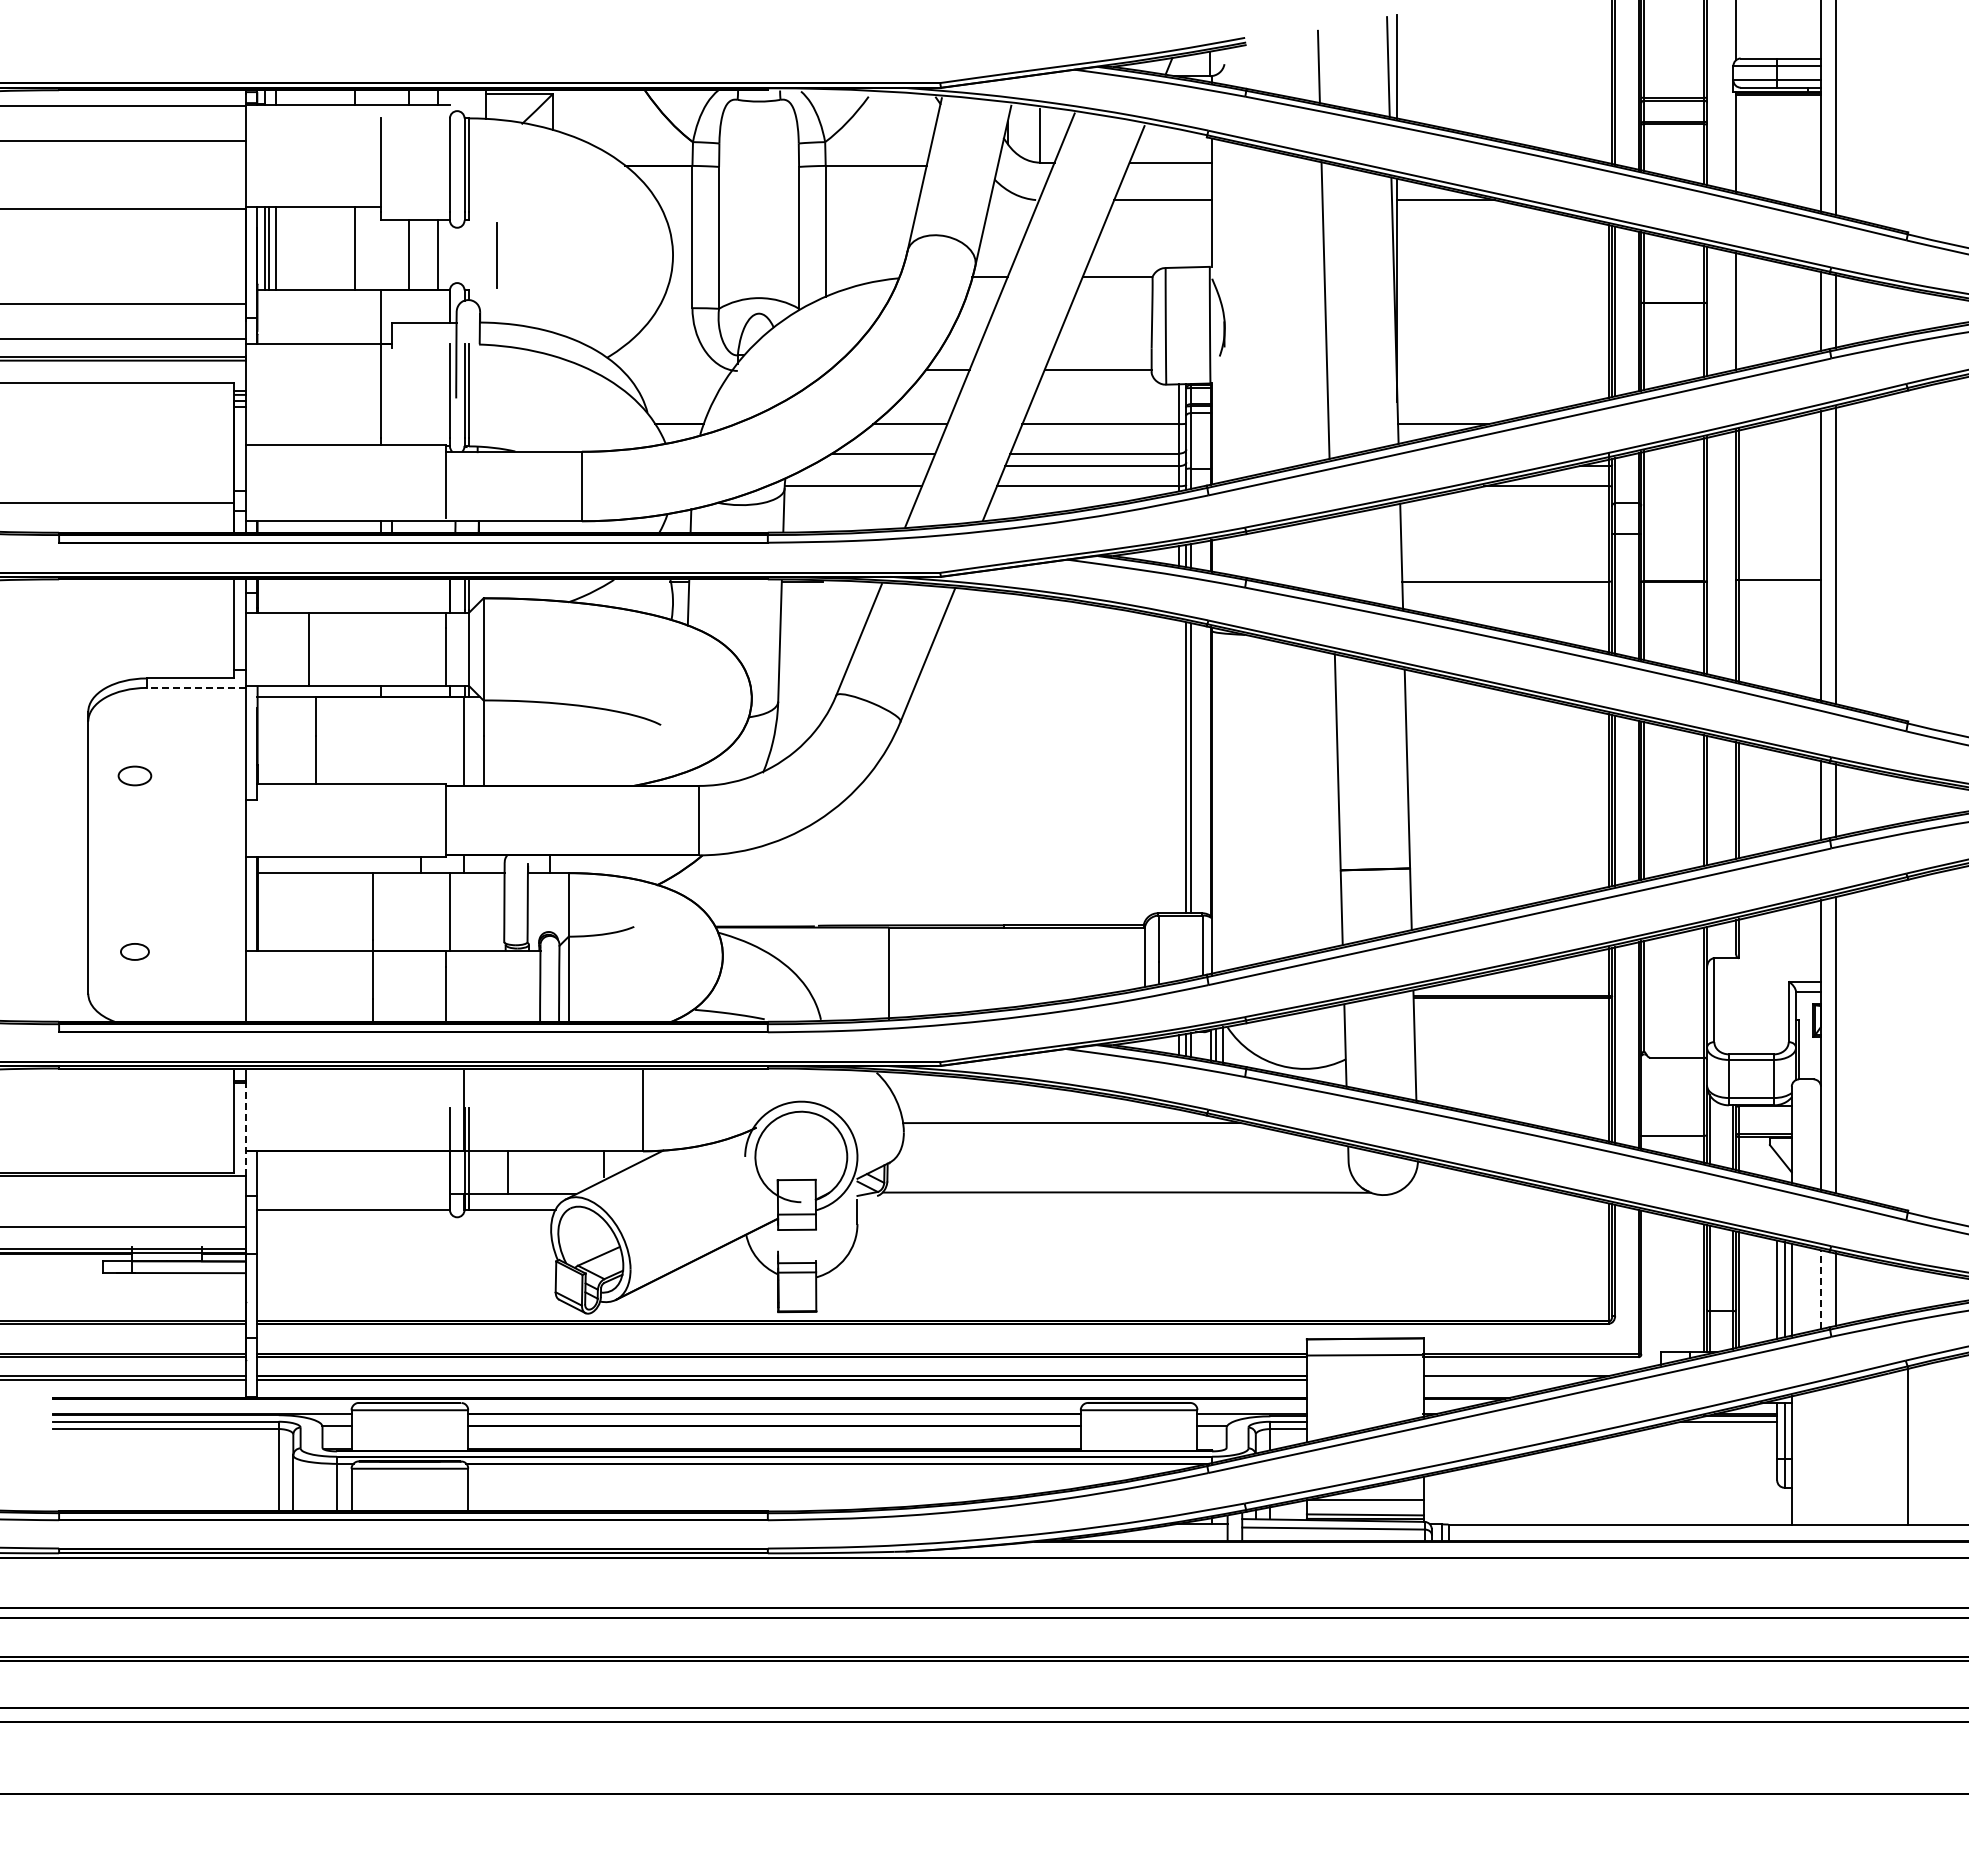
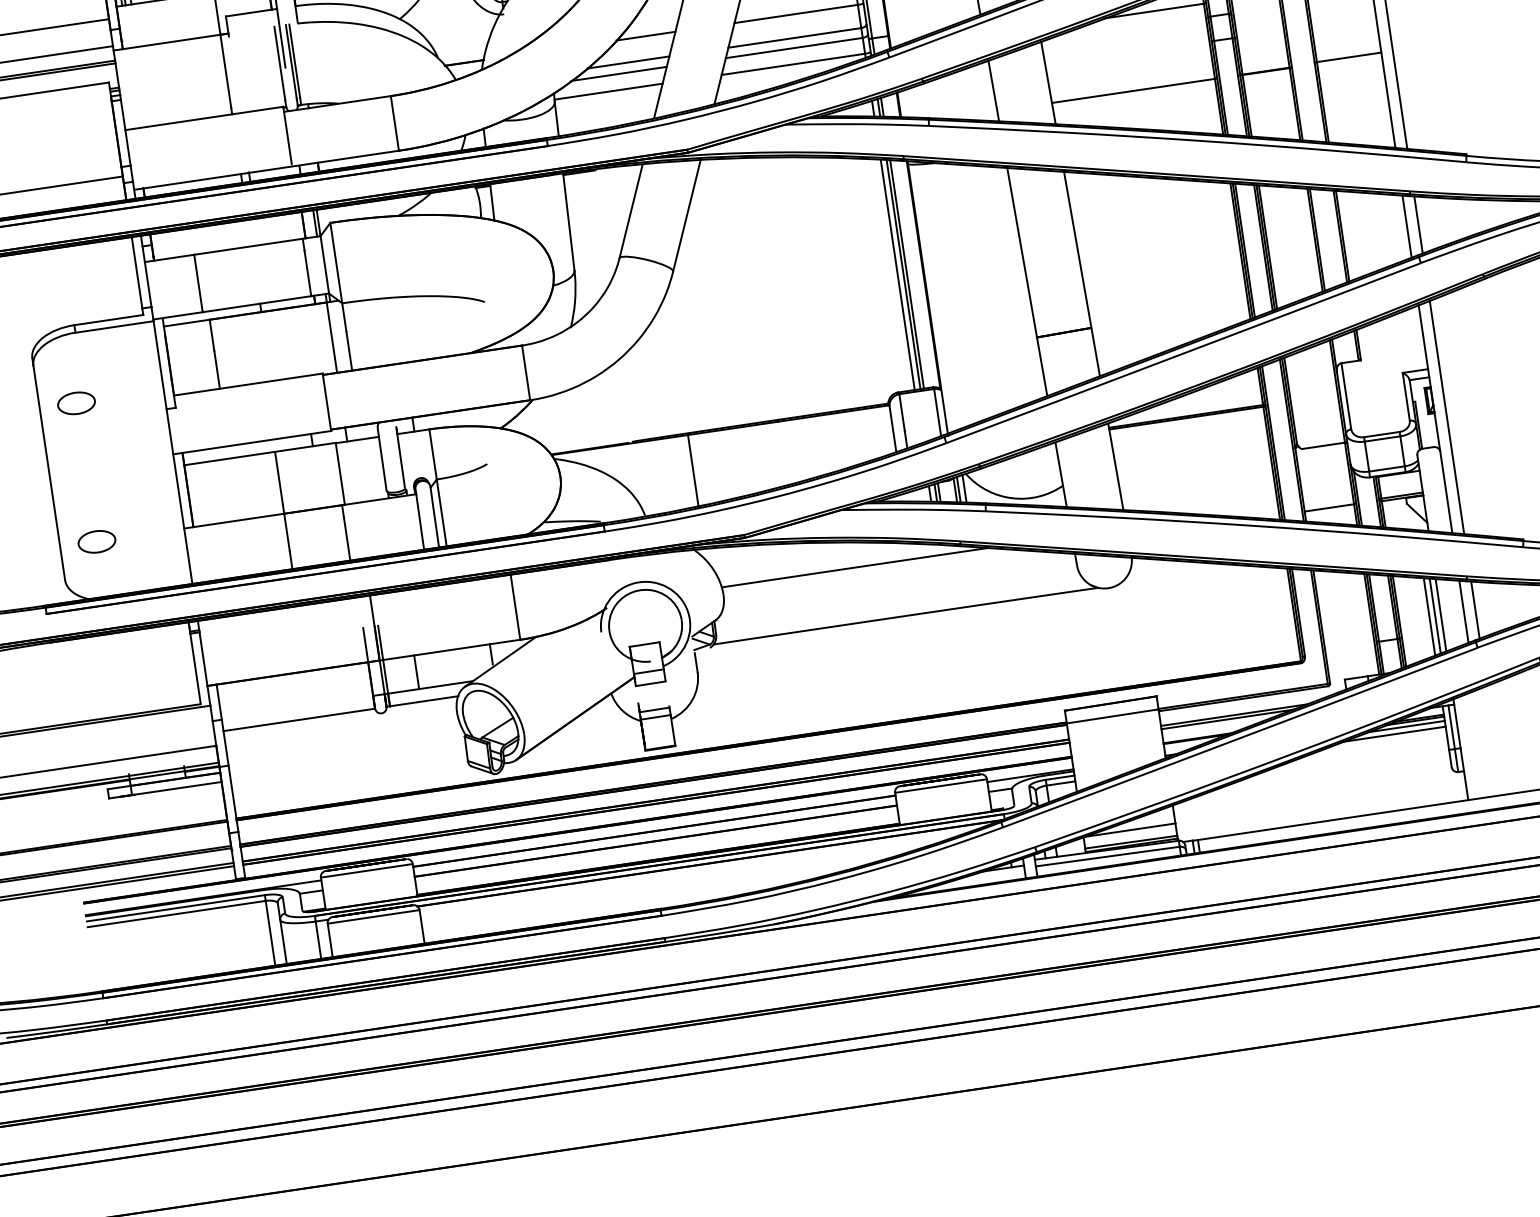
line: (869, 466) -> (618, 74), added
line: (1332, 556) -> (994, 91), added
line: (196, 688) -> (114, 327), dashed -> solid
line: (1179, 767) -> (898, 275), added
part: (134, 775) -> (76, 403), size x1.43
part: (134, 951) -> (96, 541), size x1.67
line: (245, 1129) -> (204, 668), dashed -> solid
line: (1820, 1289) -> (1463, 611), dashed -> solid
line: (1506, 1380) -> (1226, 719), added
line: (1712, 1429) -> (1394, 734), added

